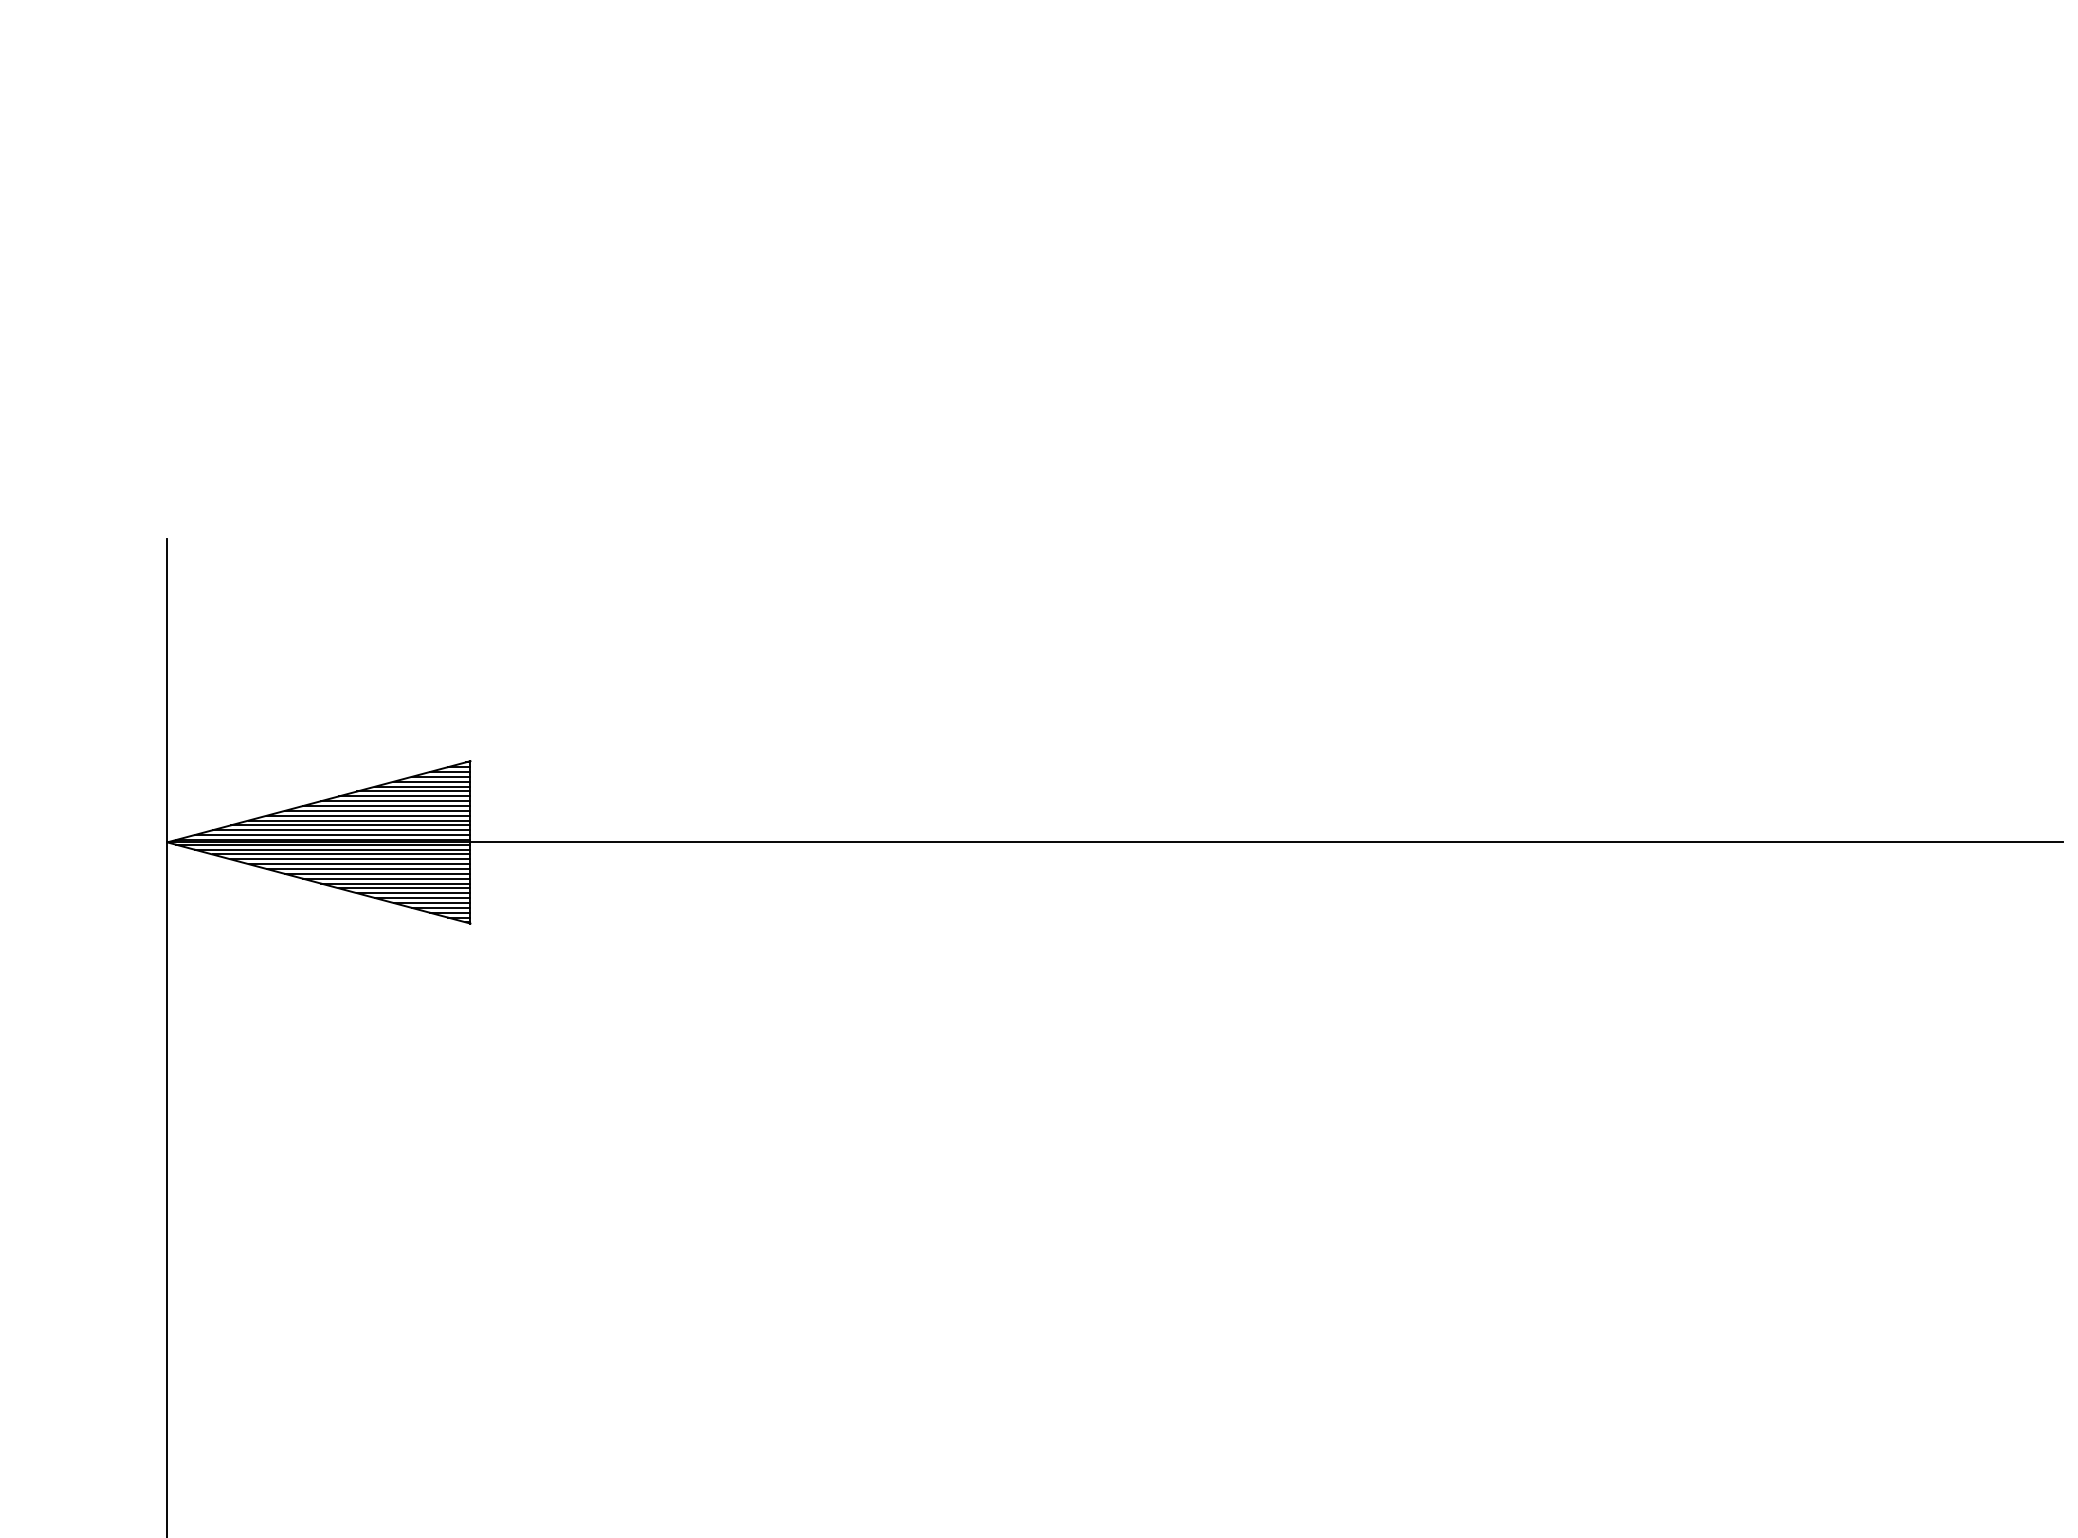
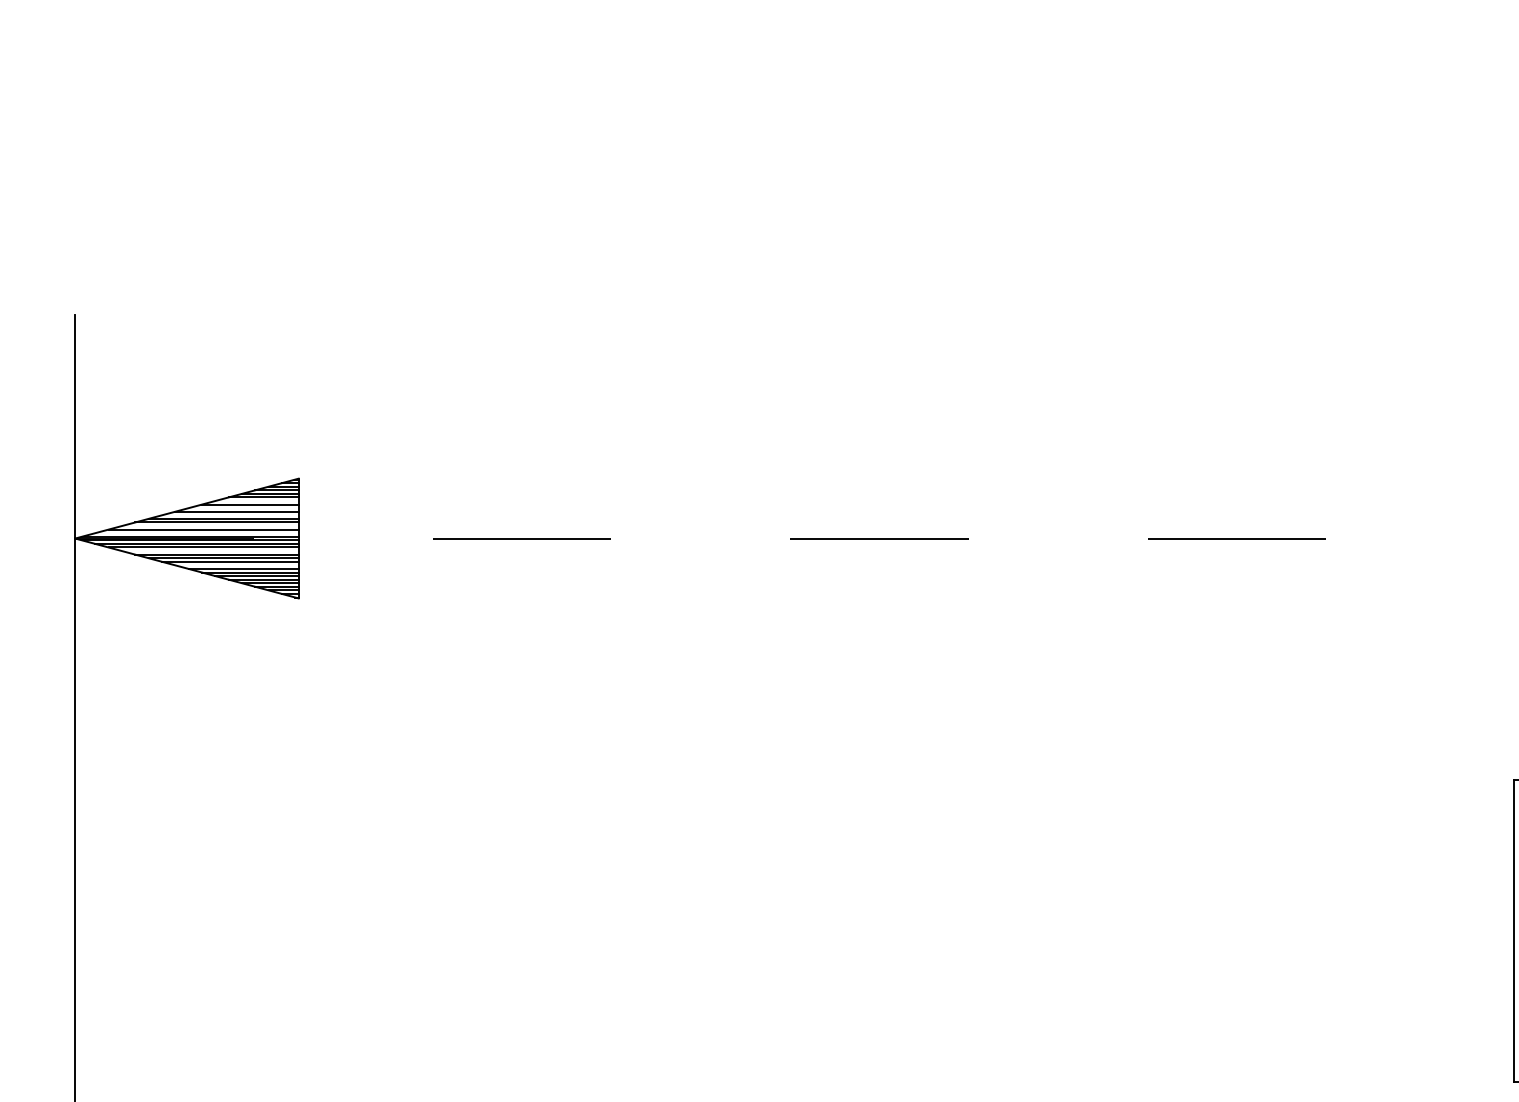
line: (413, 791) -> (256, 501), removed
line: (395, 801) -> (243, 508), removed
line: (377, 810) -> (230, 515), removed
line: (350, 825) -> (210, 526), removed
line: (332, 835) -> (197, 533), removed
line: (1115, 842) -> (774, 538), solid -> dashed
line: (350, 859) -> (210, 551), removed
line: (386, 878) -> (236, 565), removed

